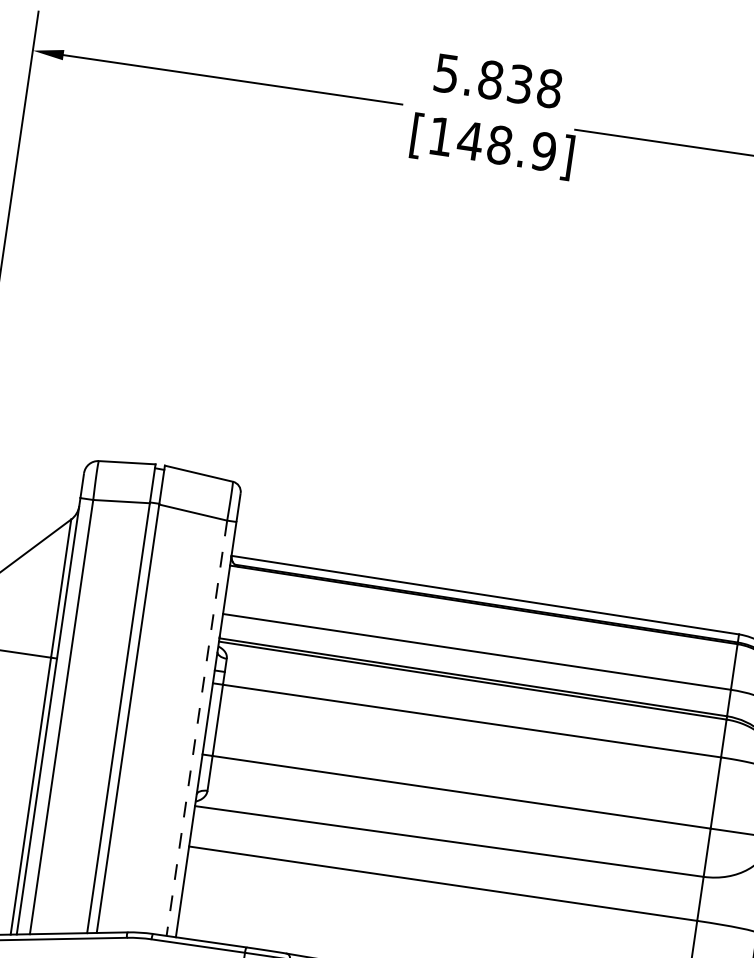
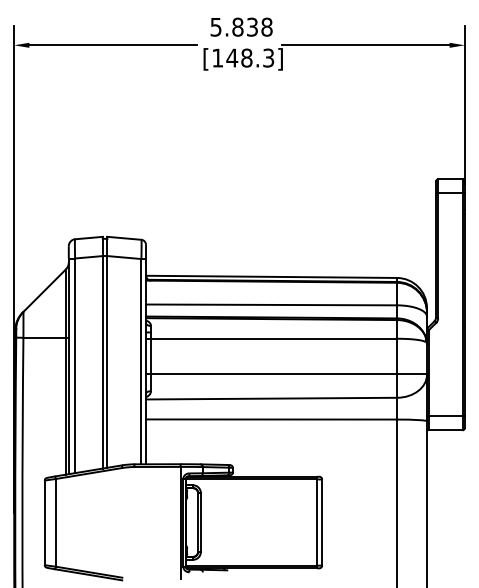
text: (543, 150) -> (268, 57), [148.9] -> [148.3]
line: (197, 727) -> (141, 361), dashed -> solid

